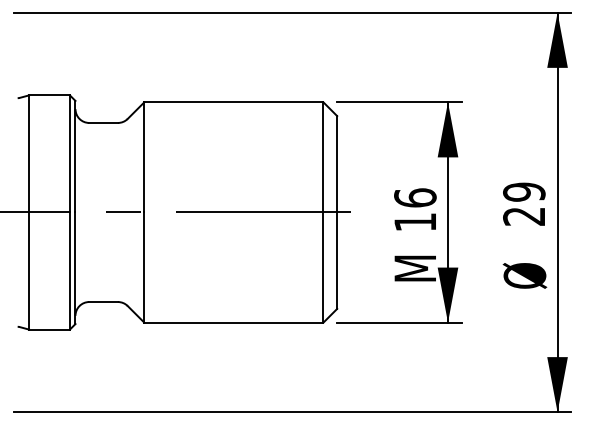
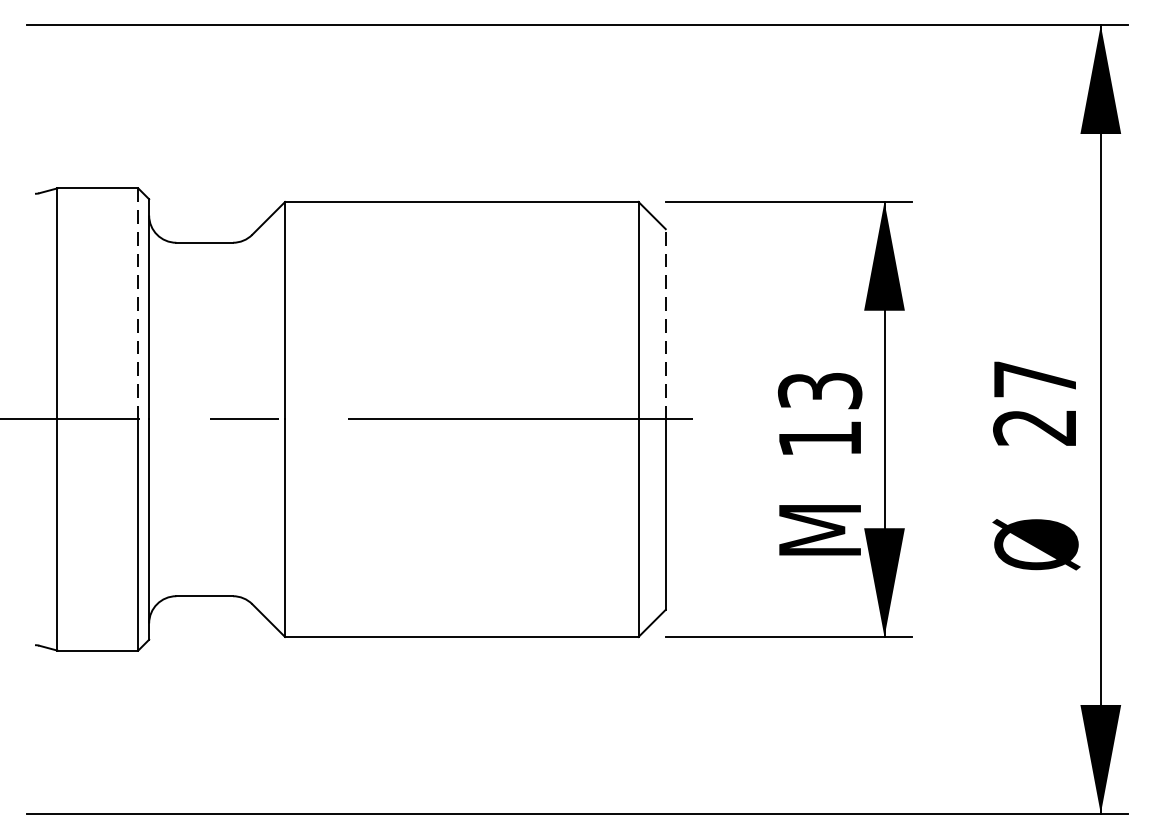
line: (69, 153) -> (137, 303), solid -> dashed
line: (337, 163) -> (666, 322), solid -> dashed
text: (524, 191) -> (1035, 378), 29 -> 27
text: (415, 197) -> (820, 389), 16 -> 13

